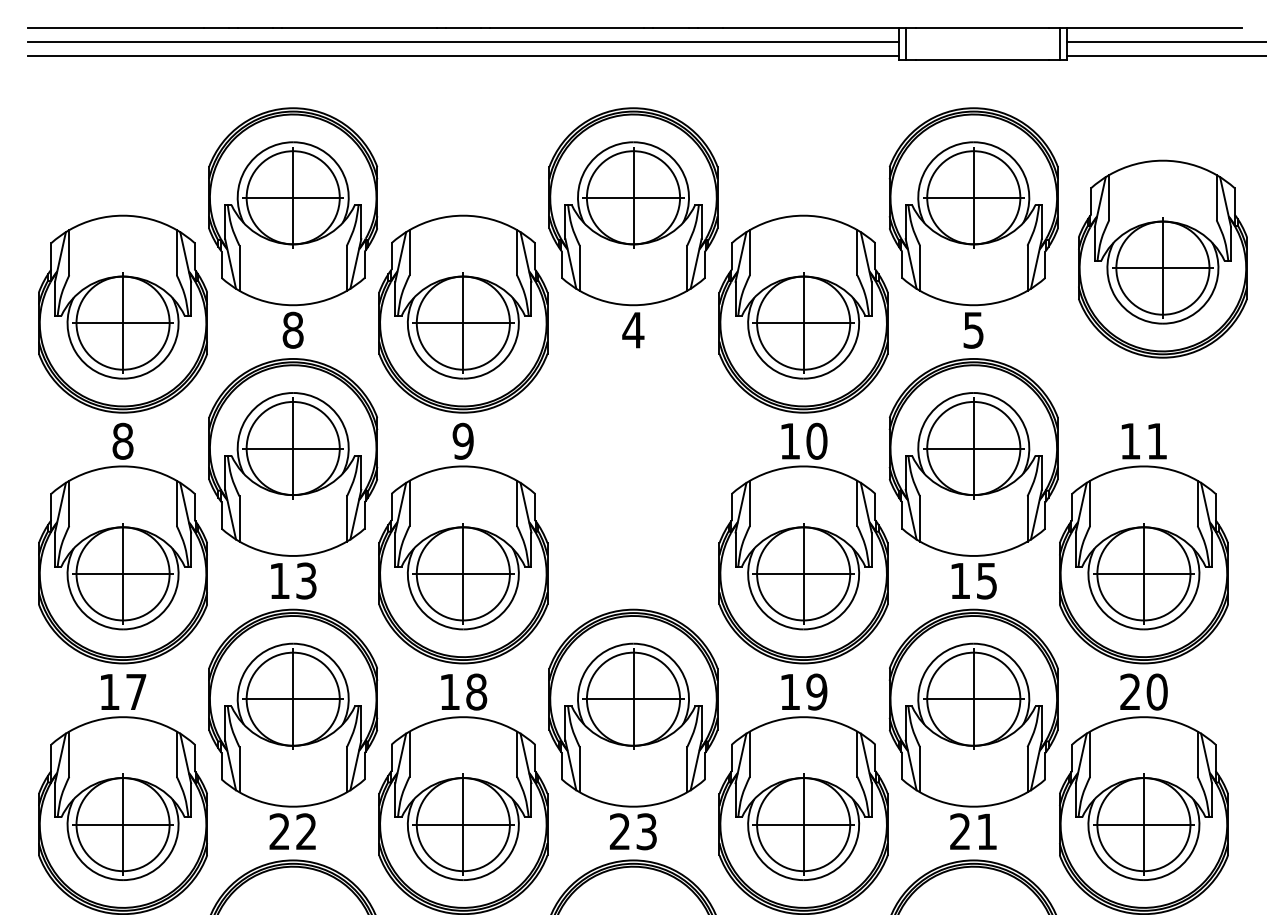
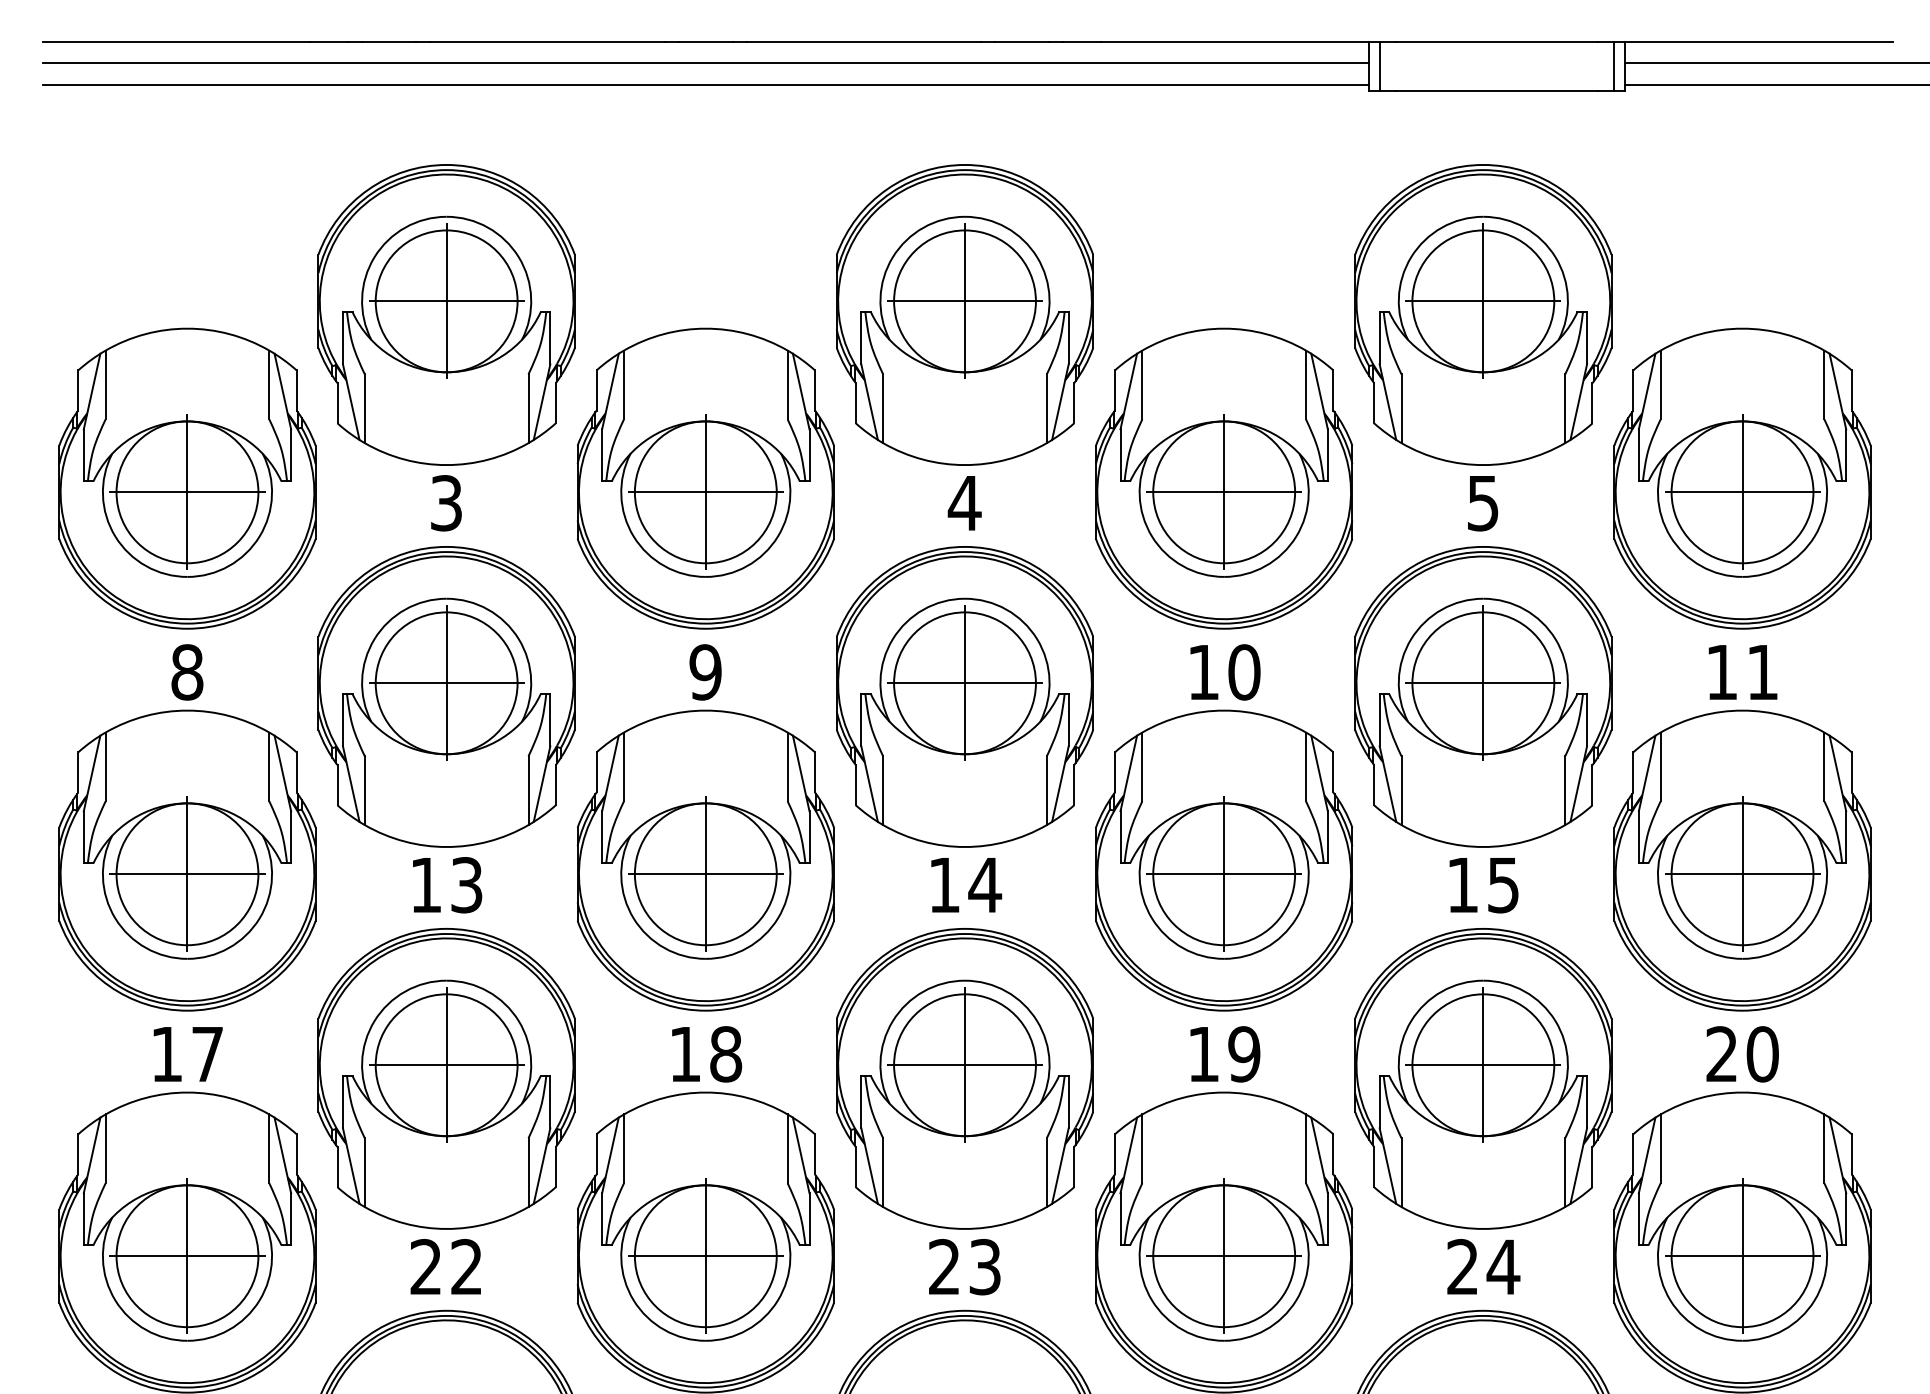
part: (1162, 258) -> (1741, 477), moved
text: (292, 329) -> (445, 502), 8 -> 3
part: (633, 478) -> (965, 728), added
text: (986, 831) -> (1502, 1266), 21 -> 24

